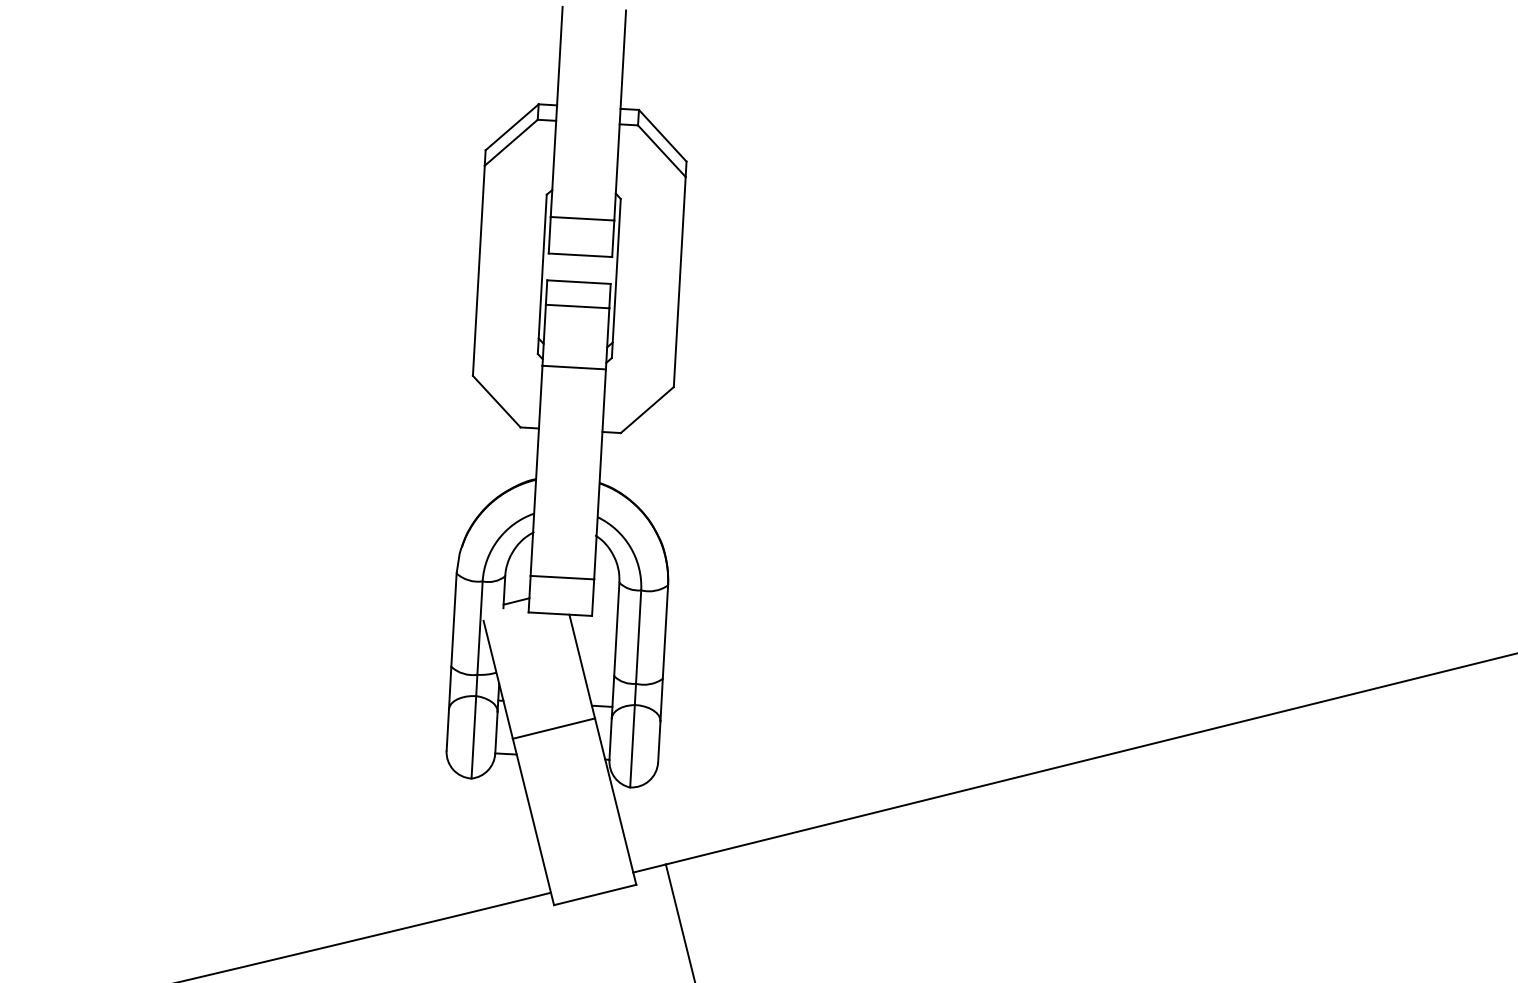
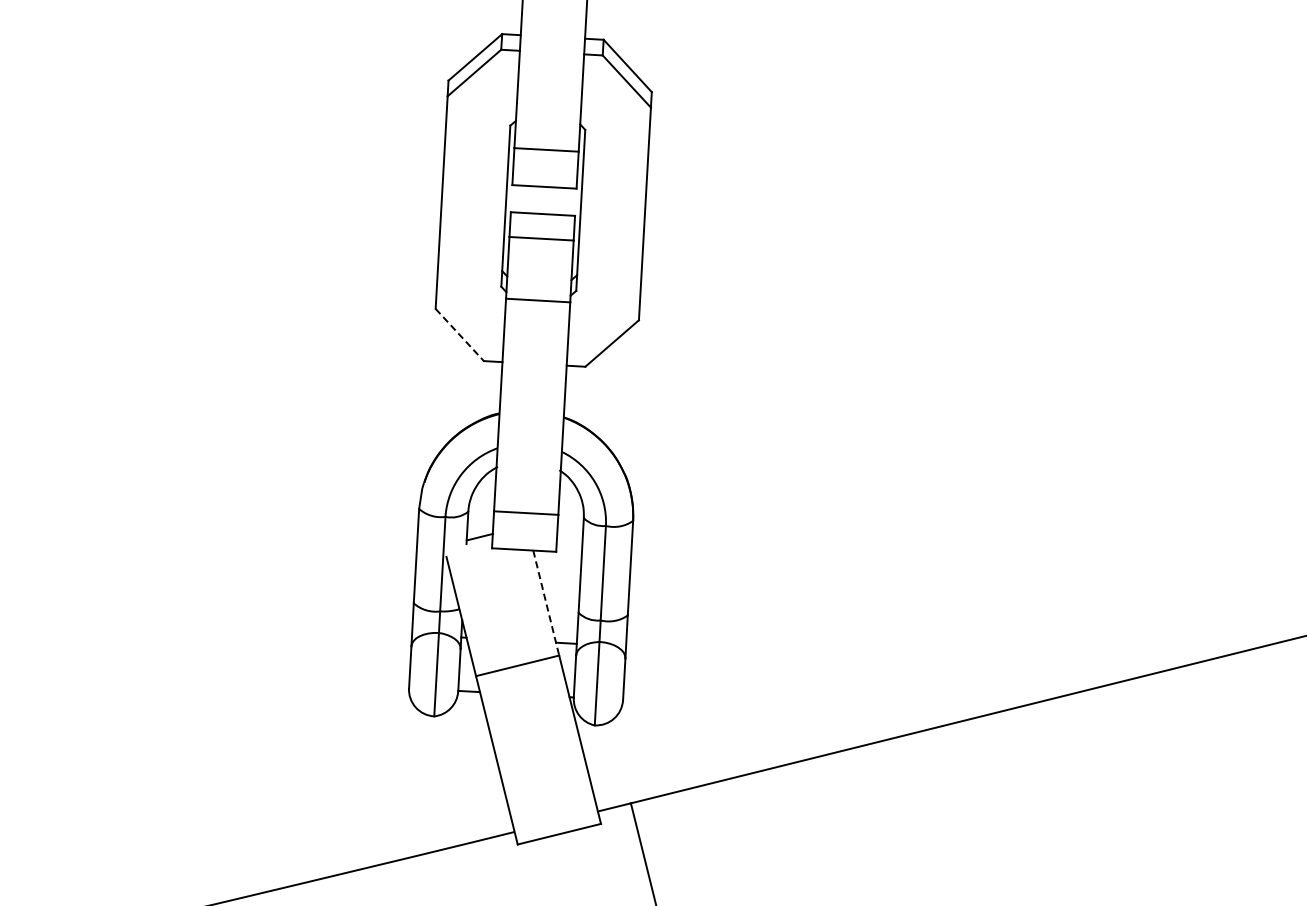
line: (497, 402) -> (460, 335), solid -> dashed
line: (582, 667) -> (546, 604), solid -> dashed

